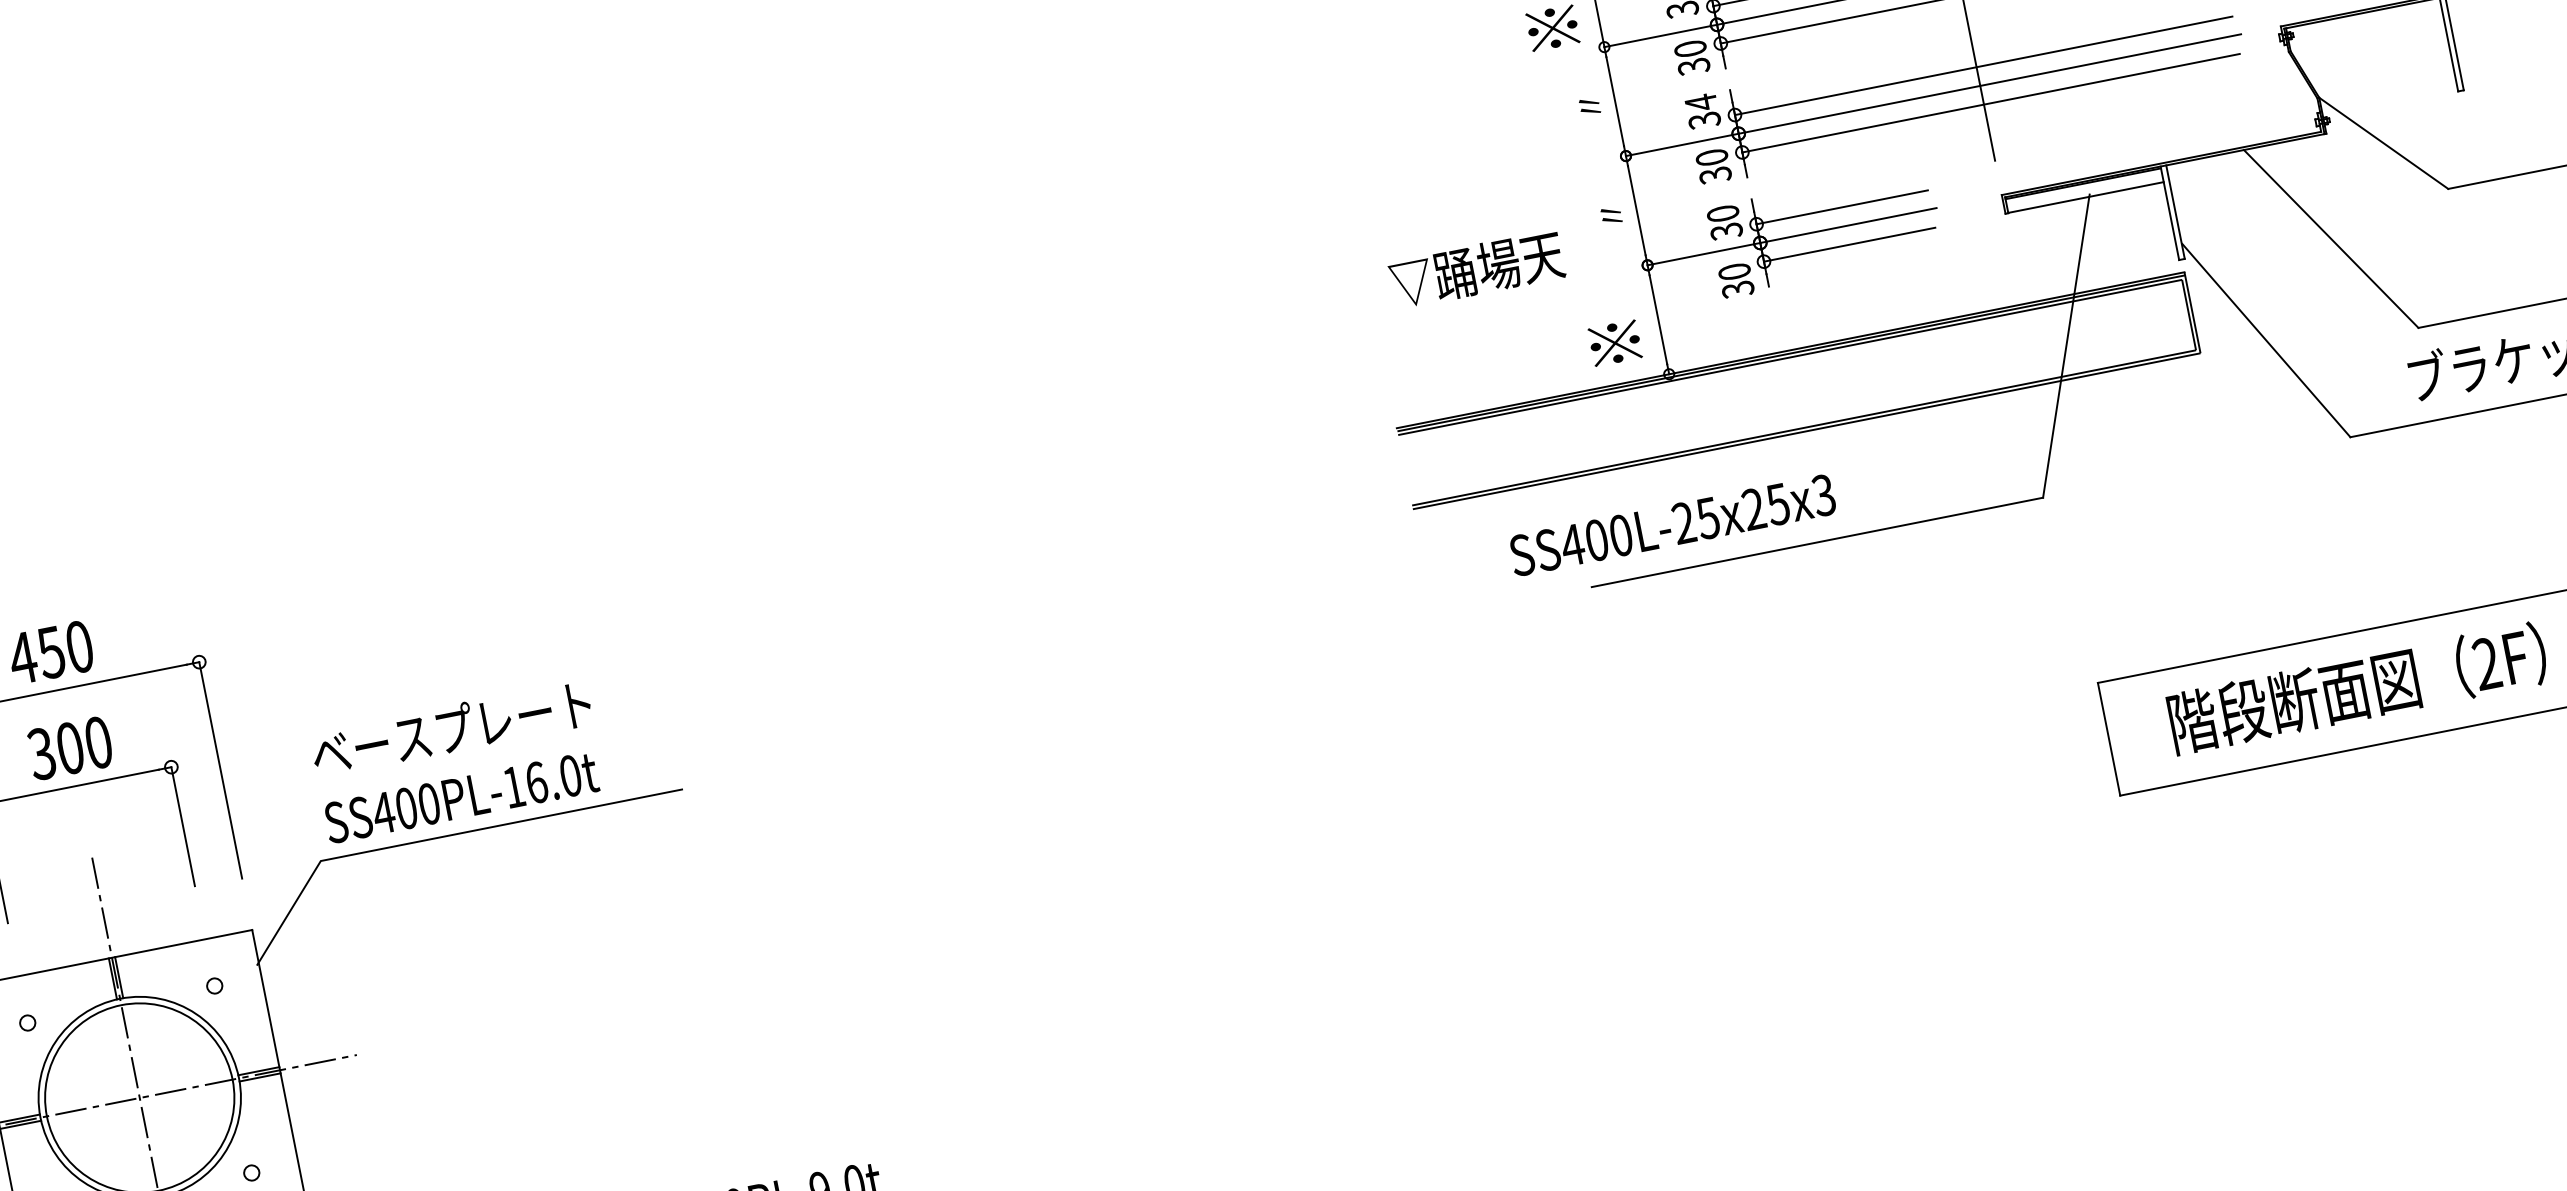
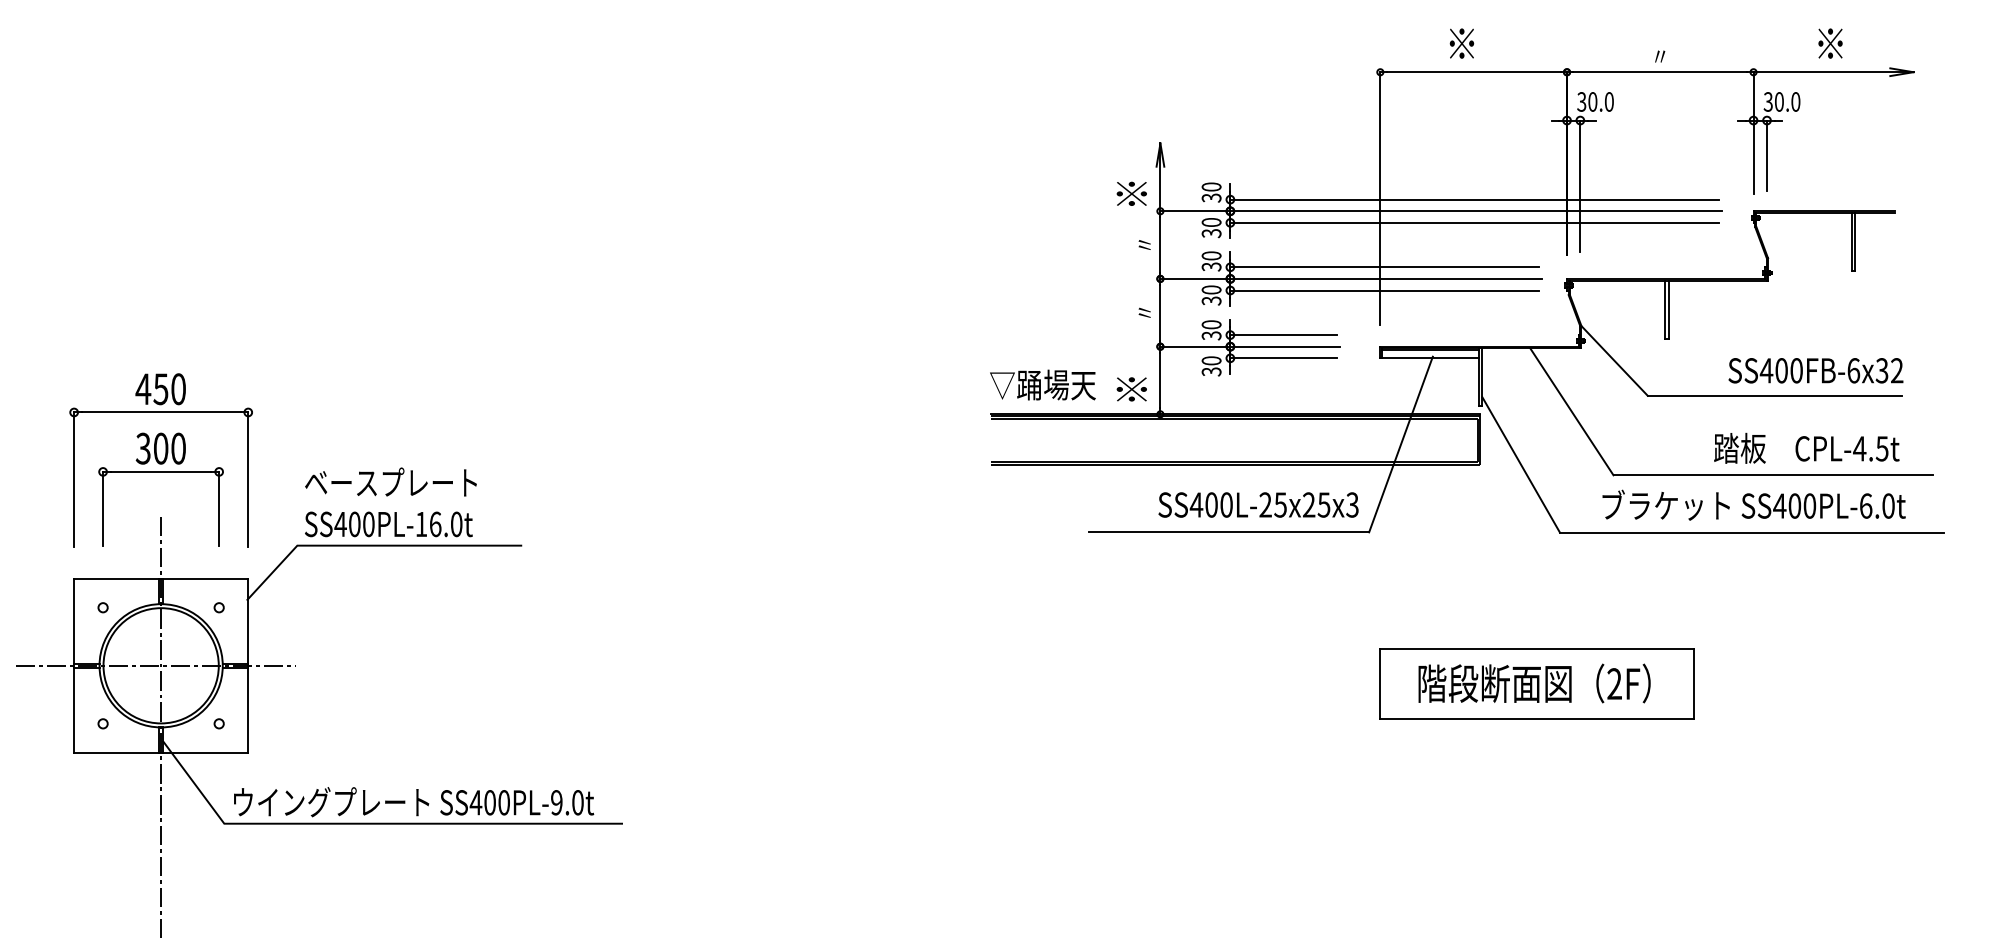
text: (1700, 102) -> (1211, 255), 34 -> 30
text: (1476, 268) -> (1042, 384), moved
text: (1672, 524) -> (1258, 504), moved

